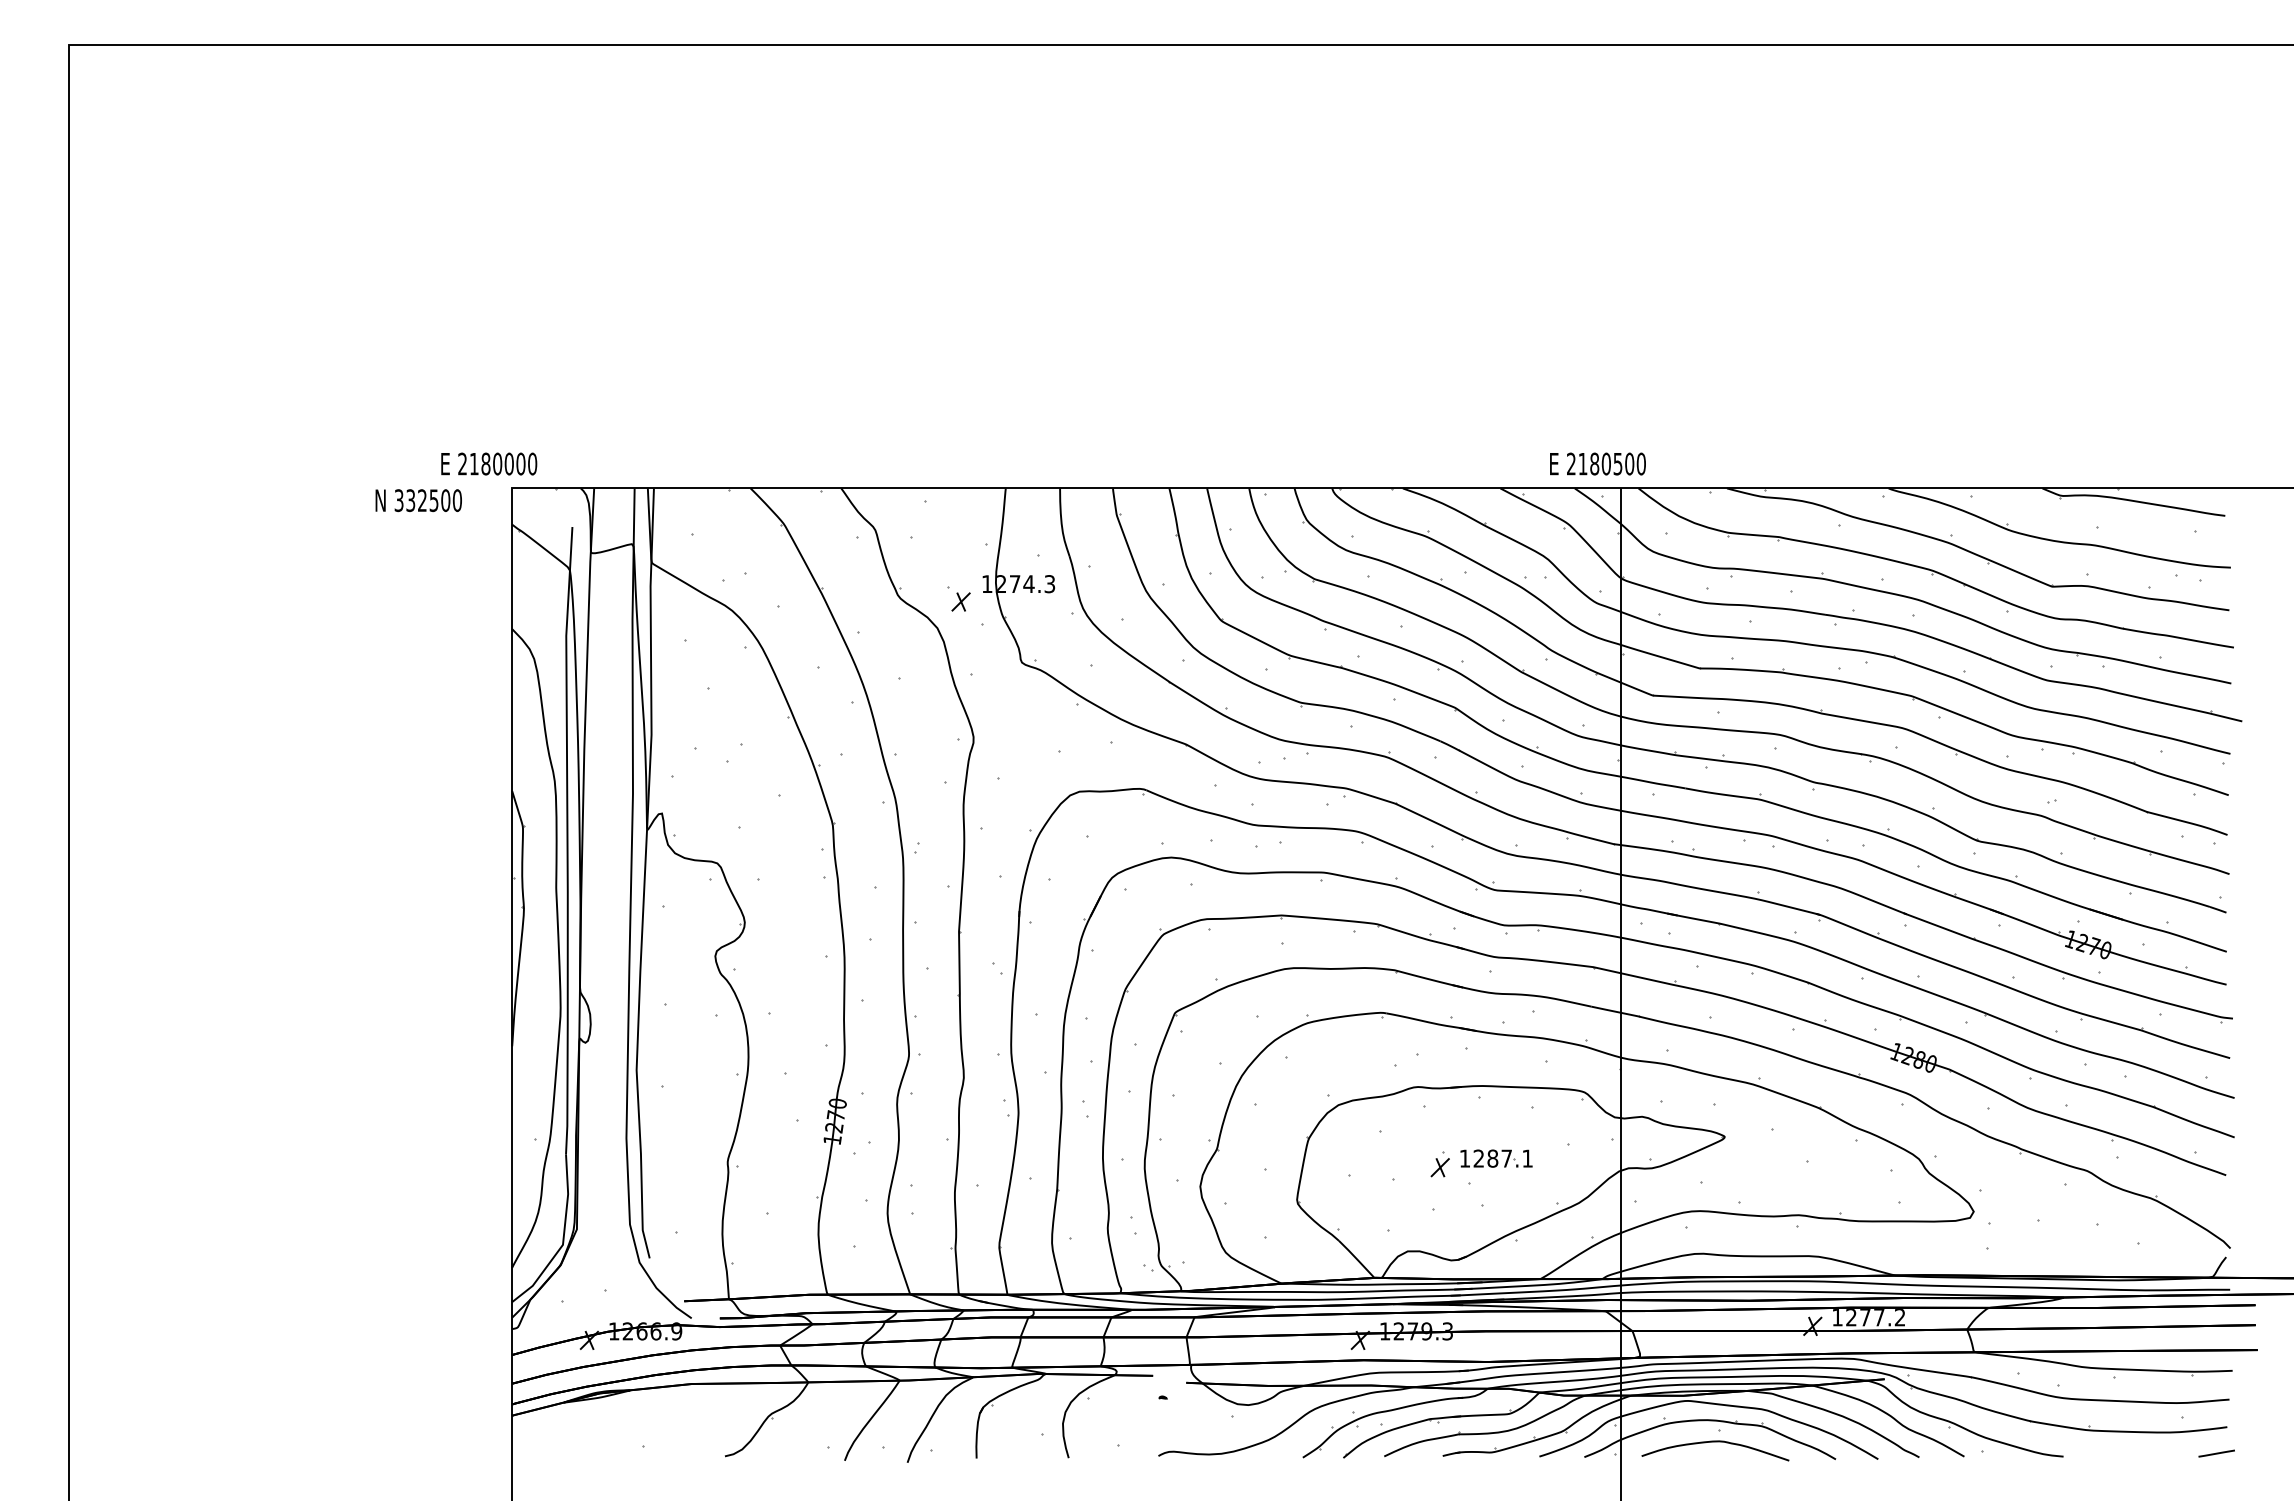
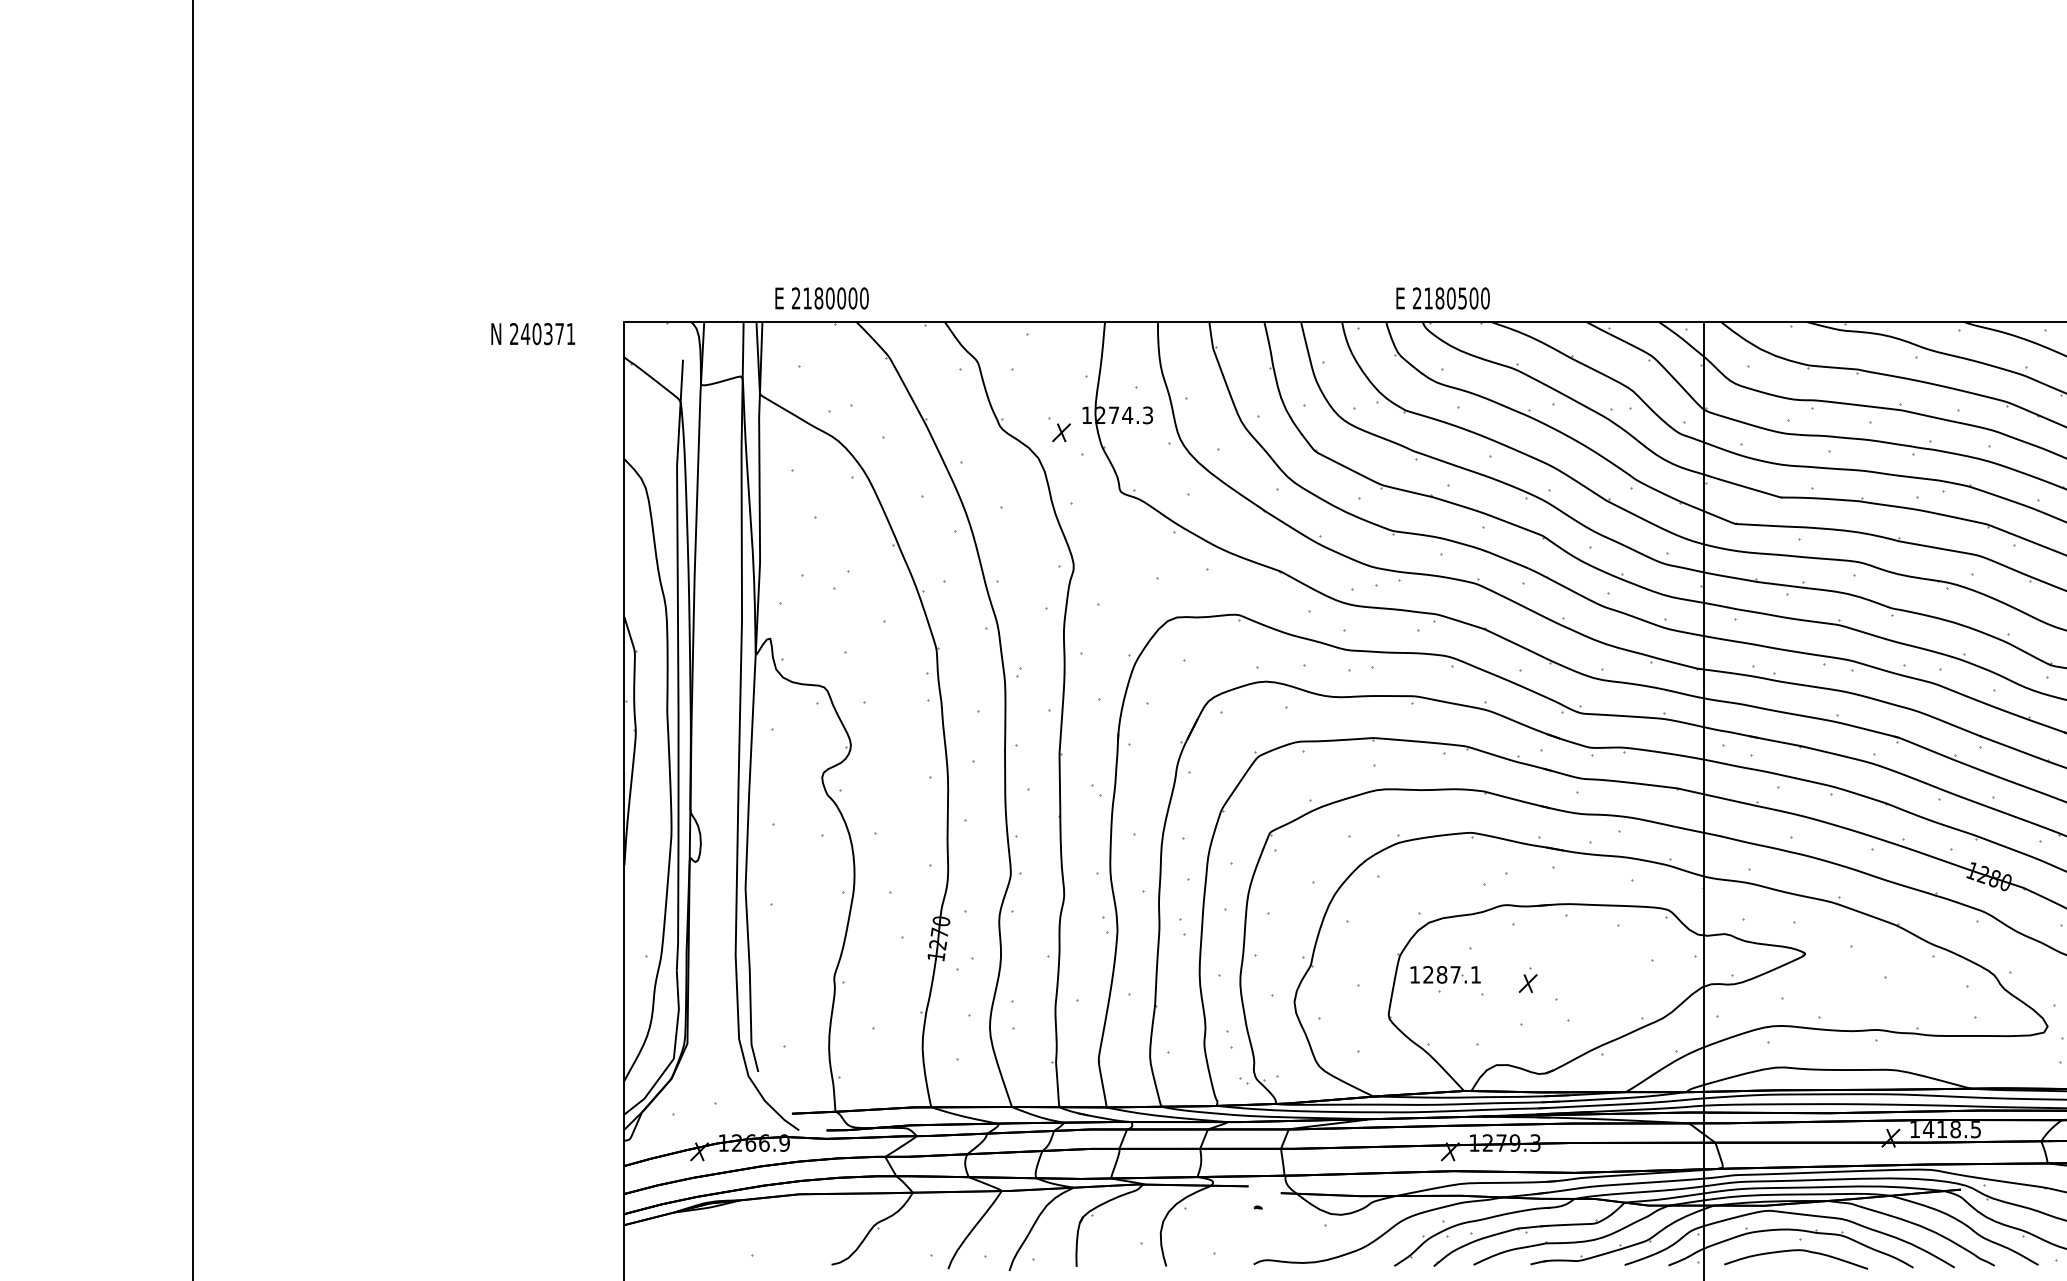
text: (489, 463) -> (822, 297), moved
text: (1597, 463) -> (1442, 297), moved
text: (427, 500) -> (541, 333), 332500 -> 240371
part: (1496, 1158) -> (1445, 974), moved
text: (1875, 1317) -> (1951, 1129), 1277.2 -> 1418.5

